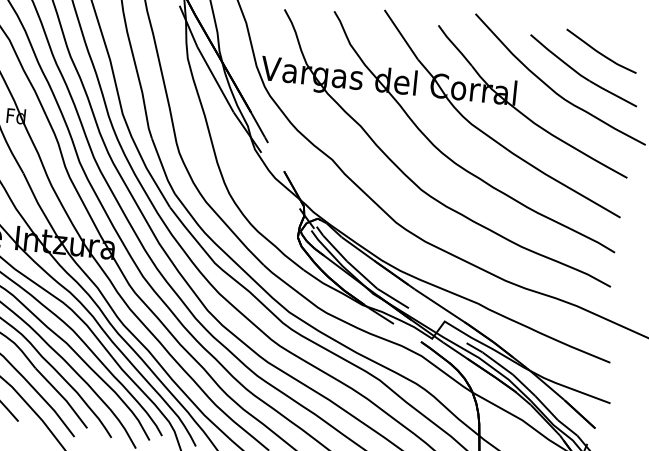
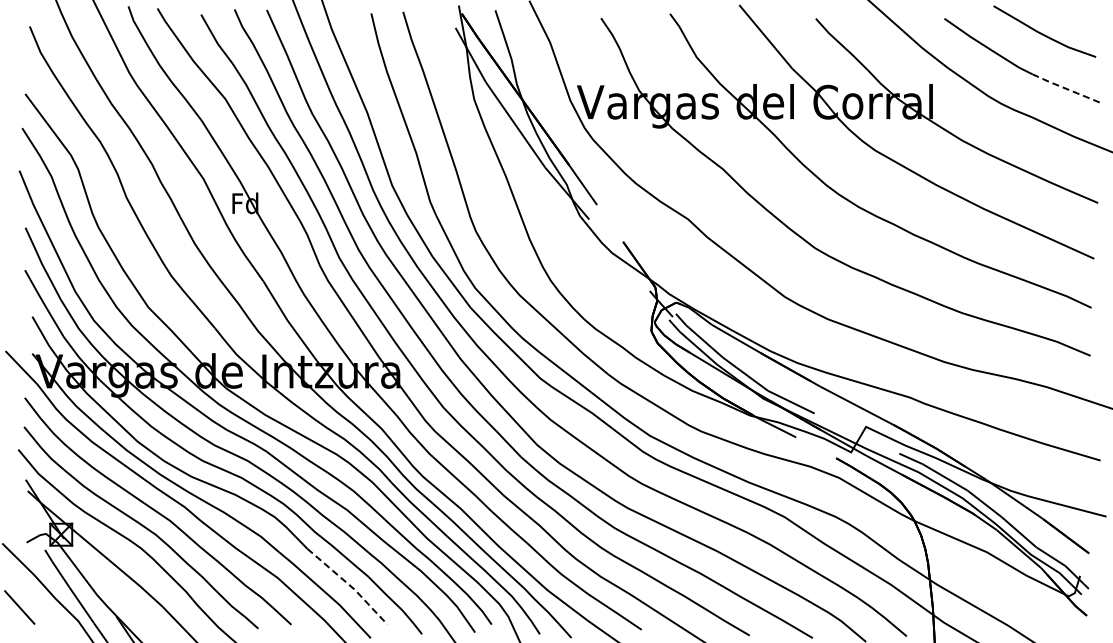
line: (613, 94) -> (1067, 89), solid -> dashed
line: (63, 397) -> (349, 585), solid -> dashed

